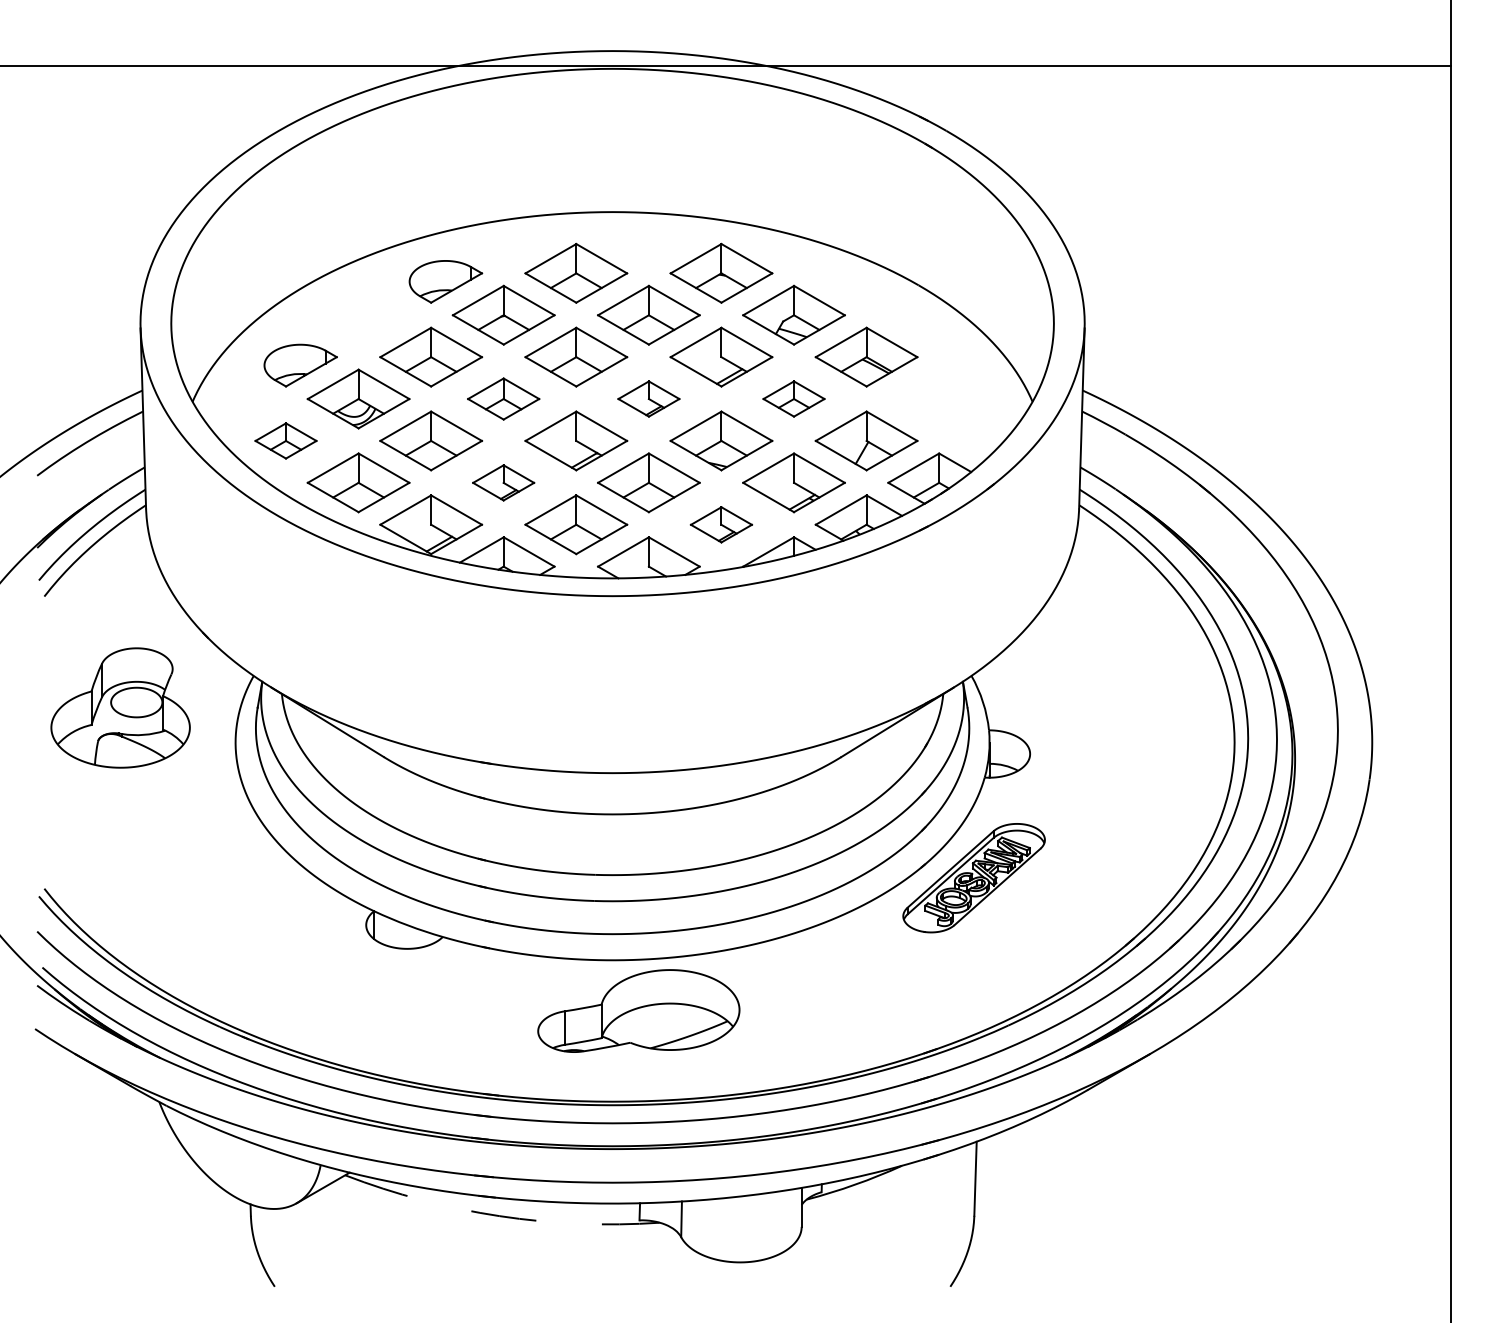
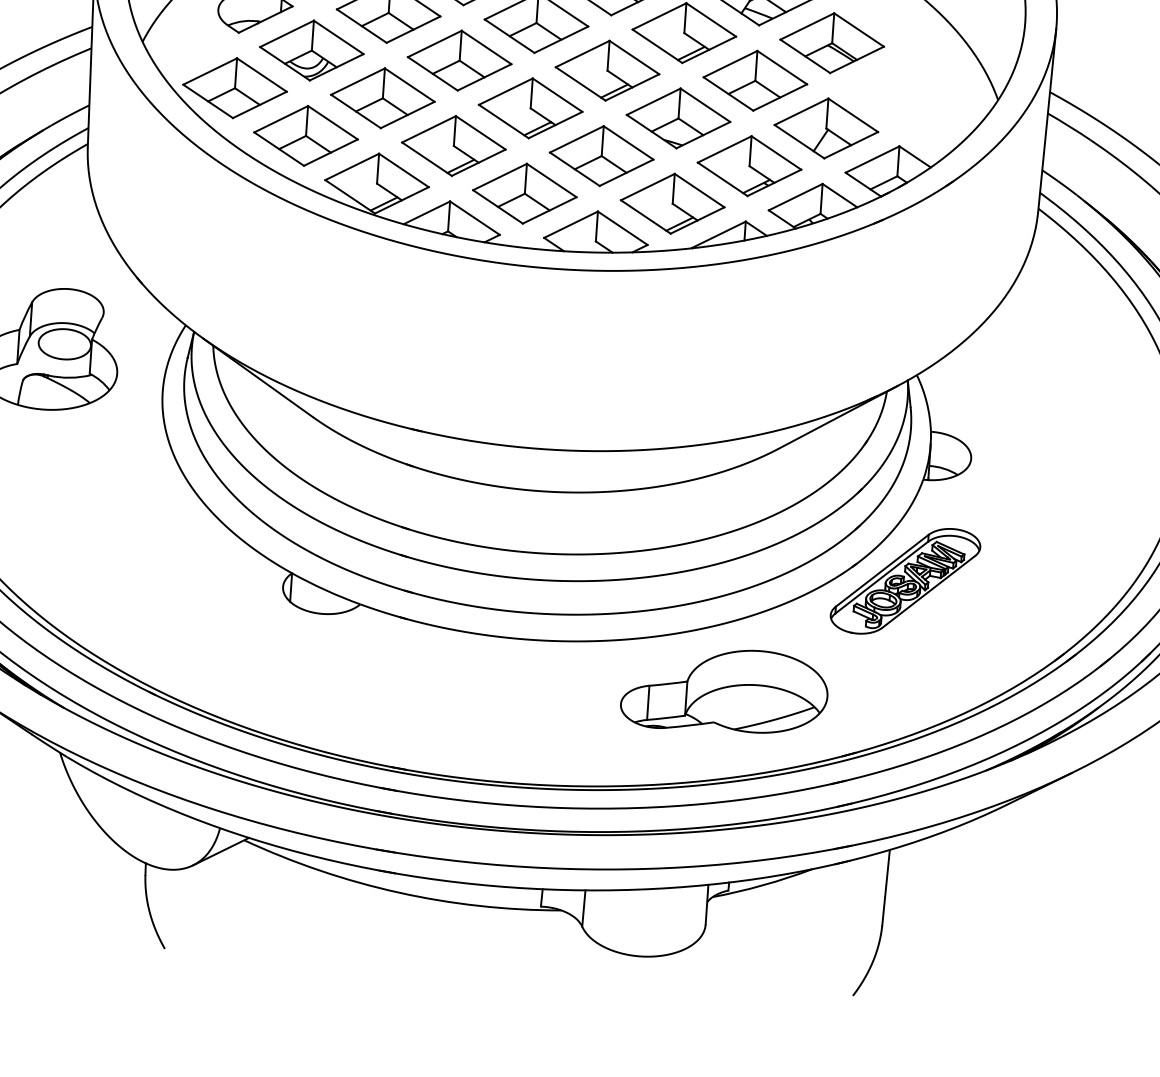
part: (503, 398) -> (459, 60), size x1.43
part: (648, 398) -> (607, 70), size x1.67
part: (793, 398) -> (754, 80), size x1.67
part: (285, 440) -> (234, 87), size x1.67
part: (503, 482) -> (453, 145), size x1.67
part: (721, 524) -> (672, 203), size x1.67
part: (638, 1010) -> (724, 690), moved
arc: (499, 1216) -> (398, 892), dashed -> solid

